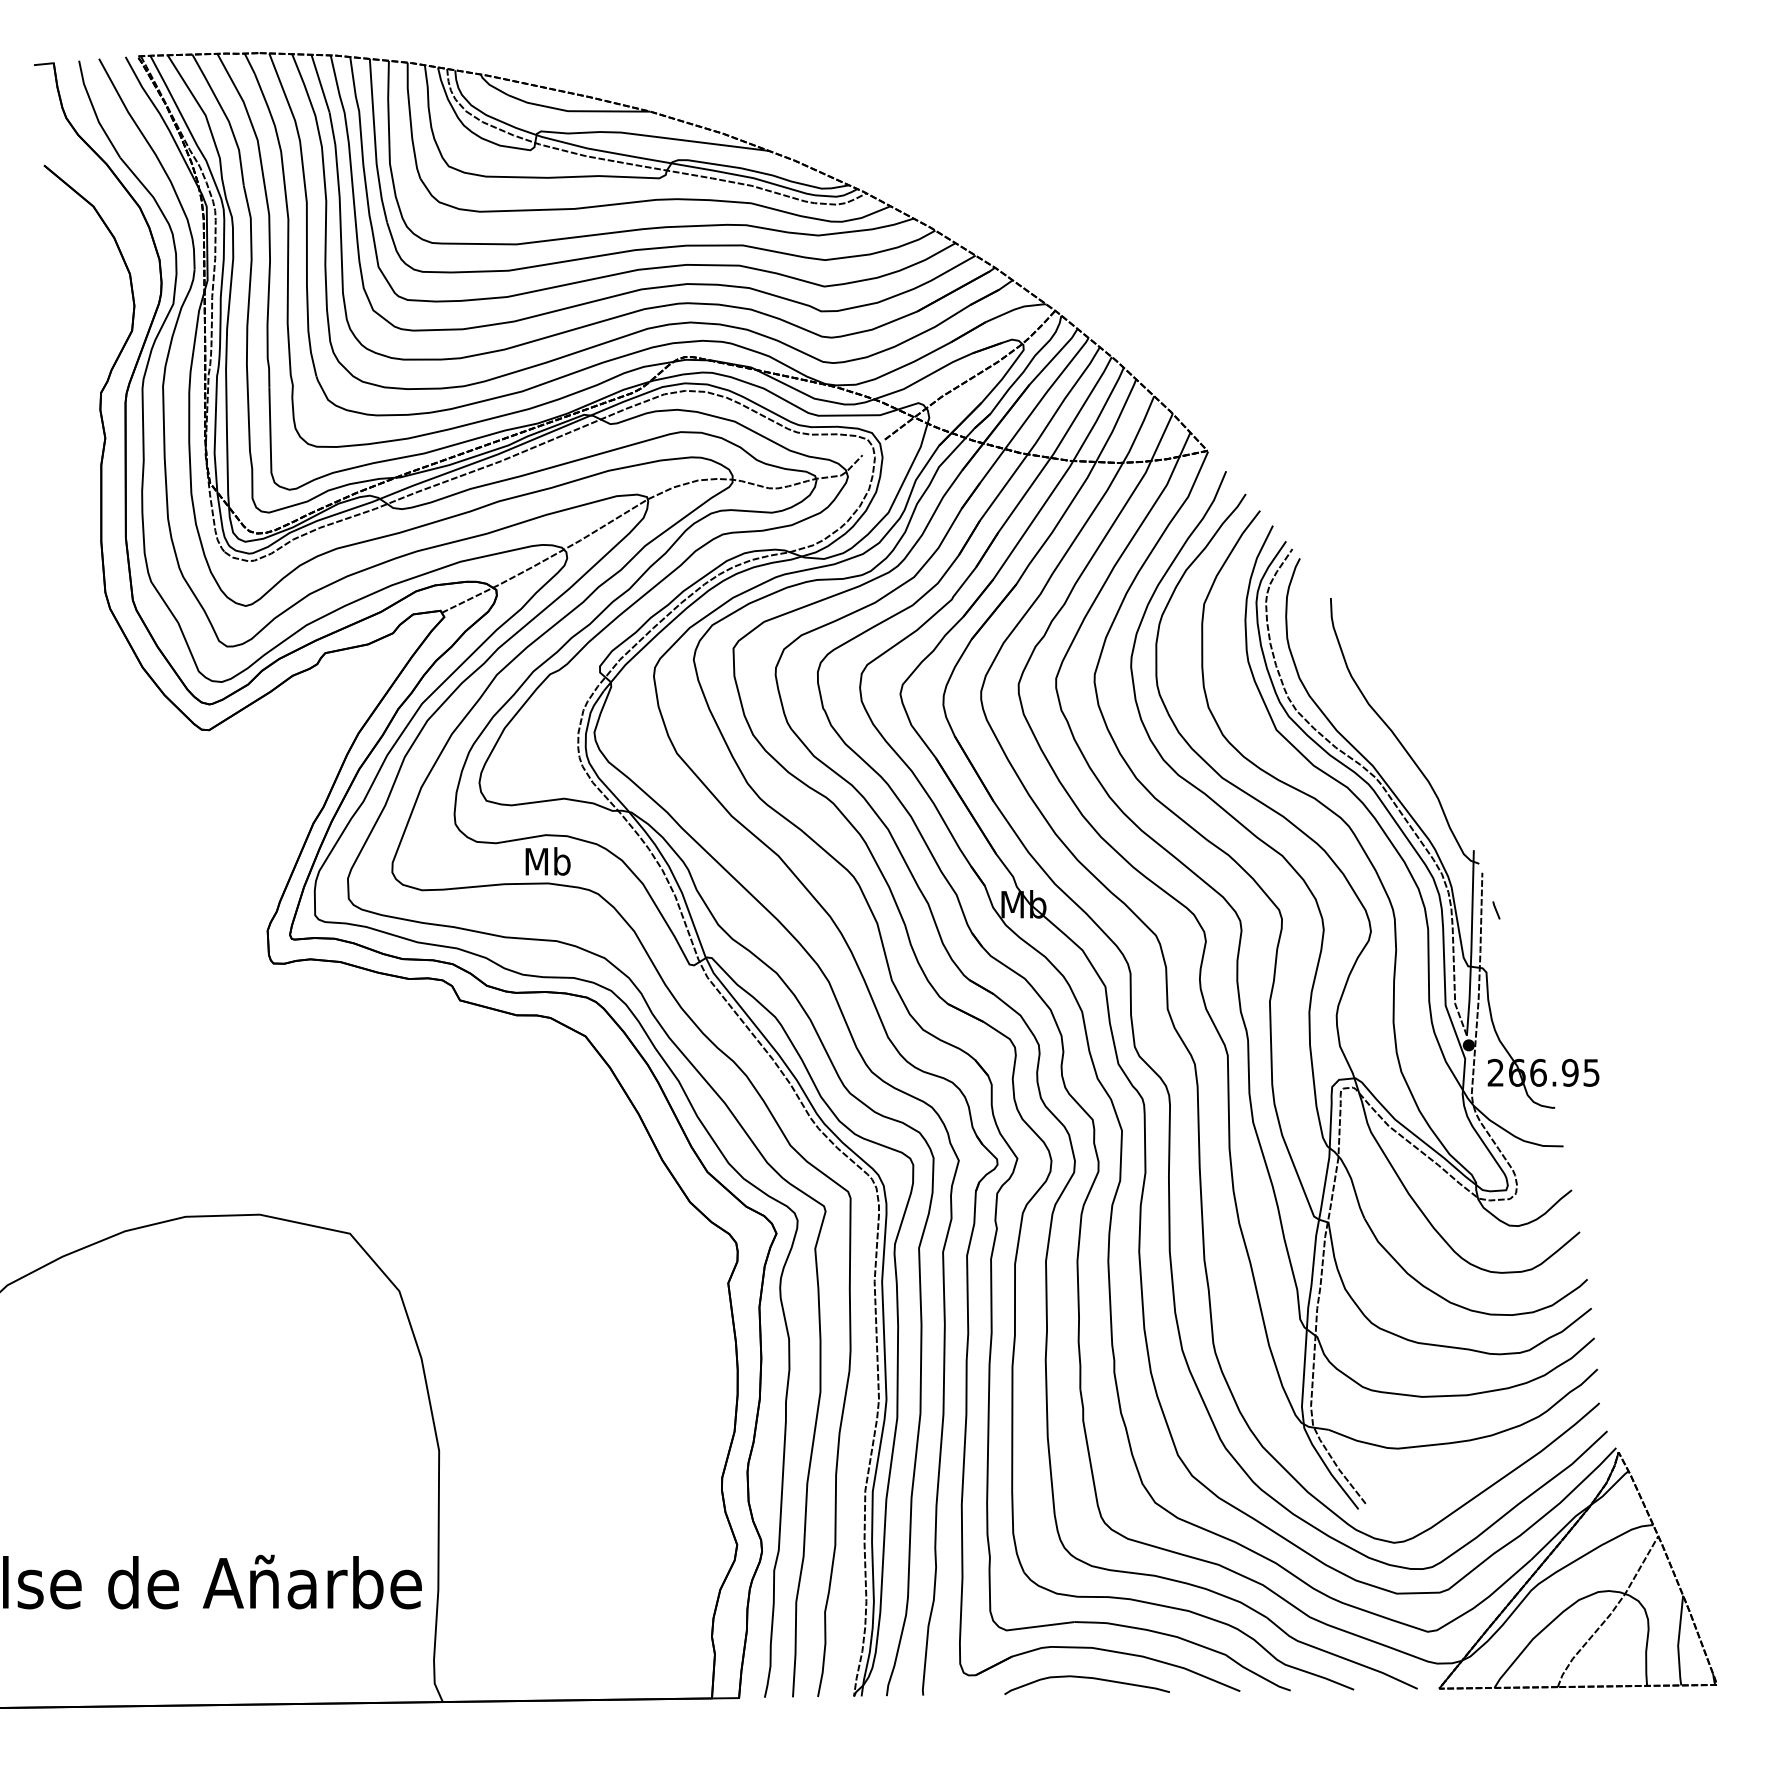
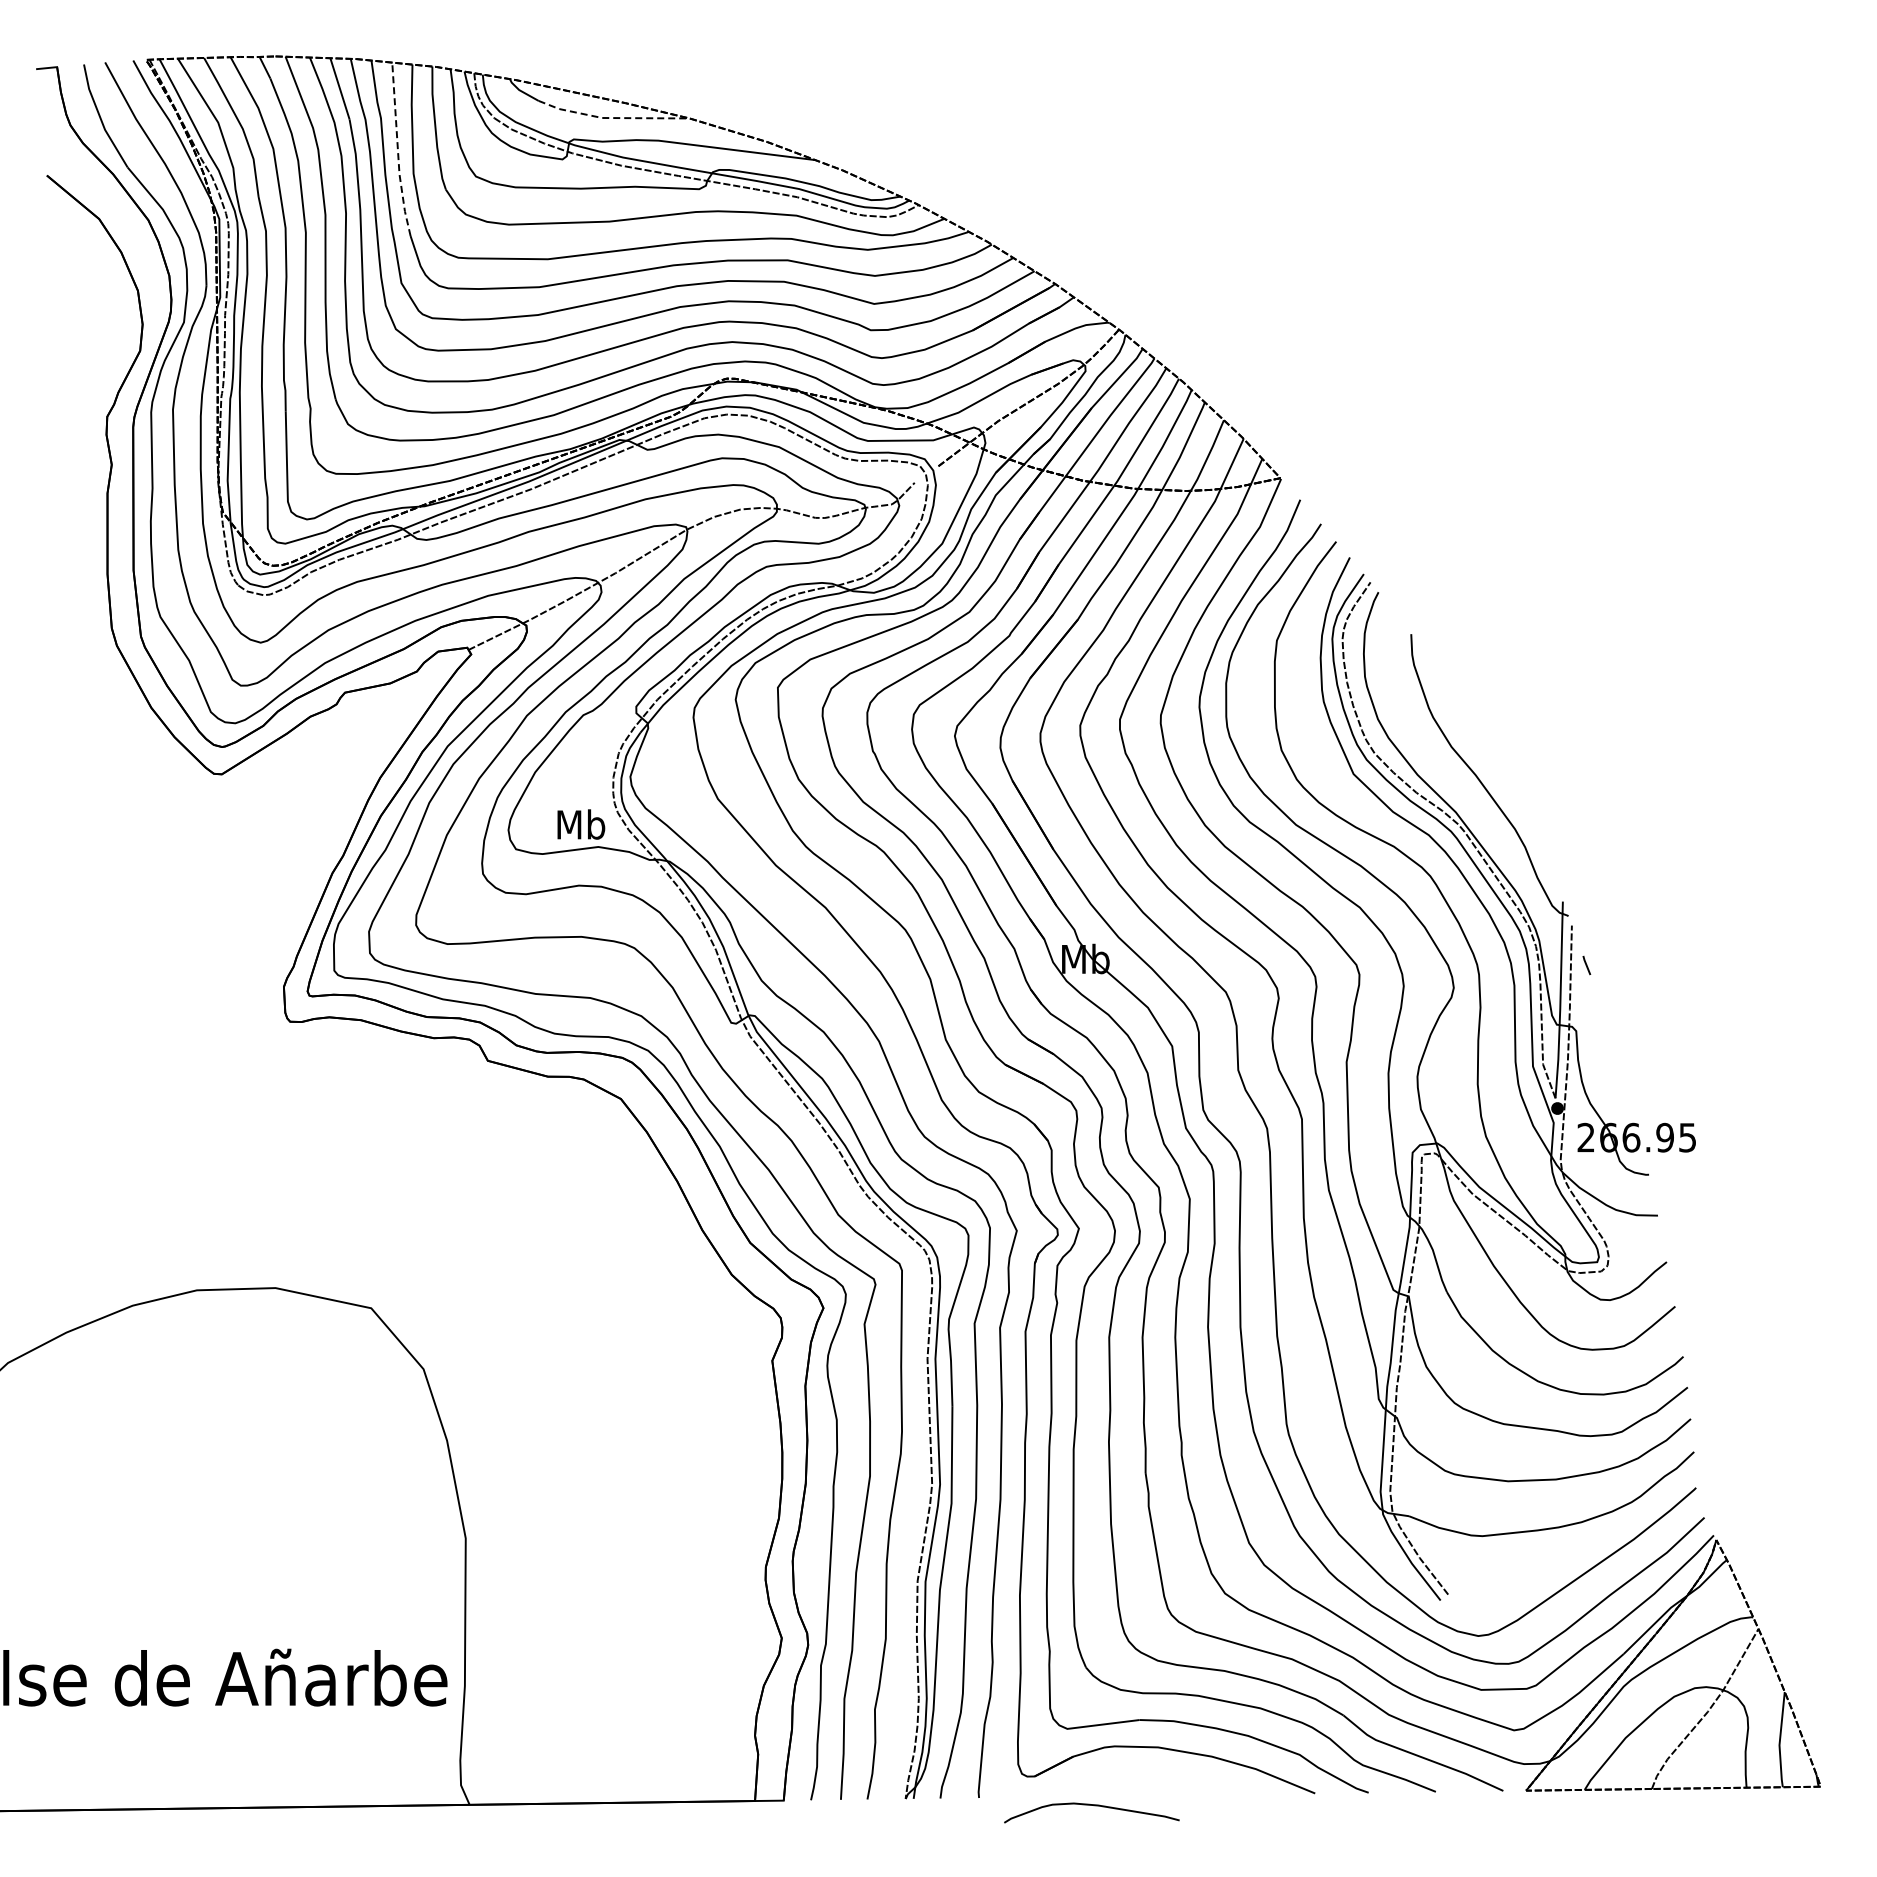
line: (577, 111) -> (612, 118), solid -> dashed
line: (375, 142) -> (398, 151), solid -> dashed
text: (548, 861) -> (581, 824), moved
curve: (1089, 1679) -> (1094, 1806), moved

